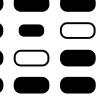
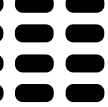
part: (31, 30) -> (34, 33), size x1.43
fill: (77, 30) -> (84, 33), added
fill: (31, 57) -> (34, 62), added

